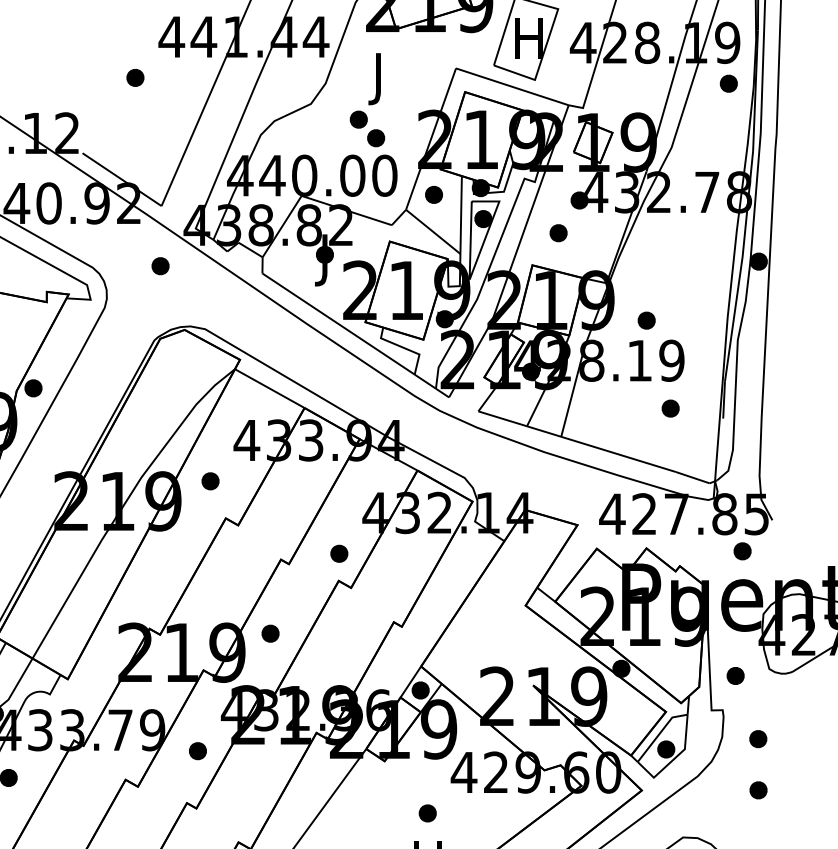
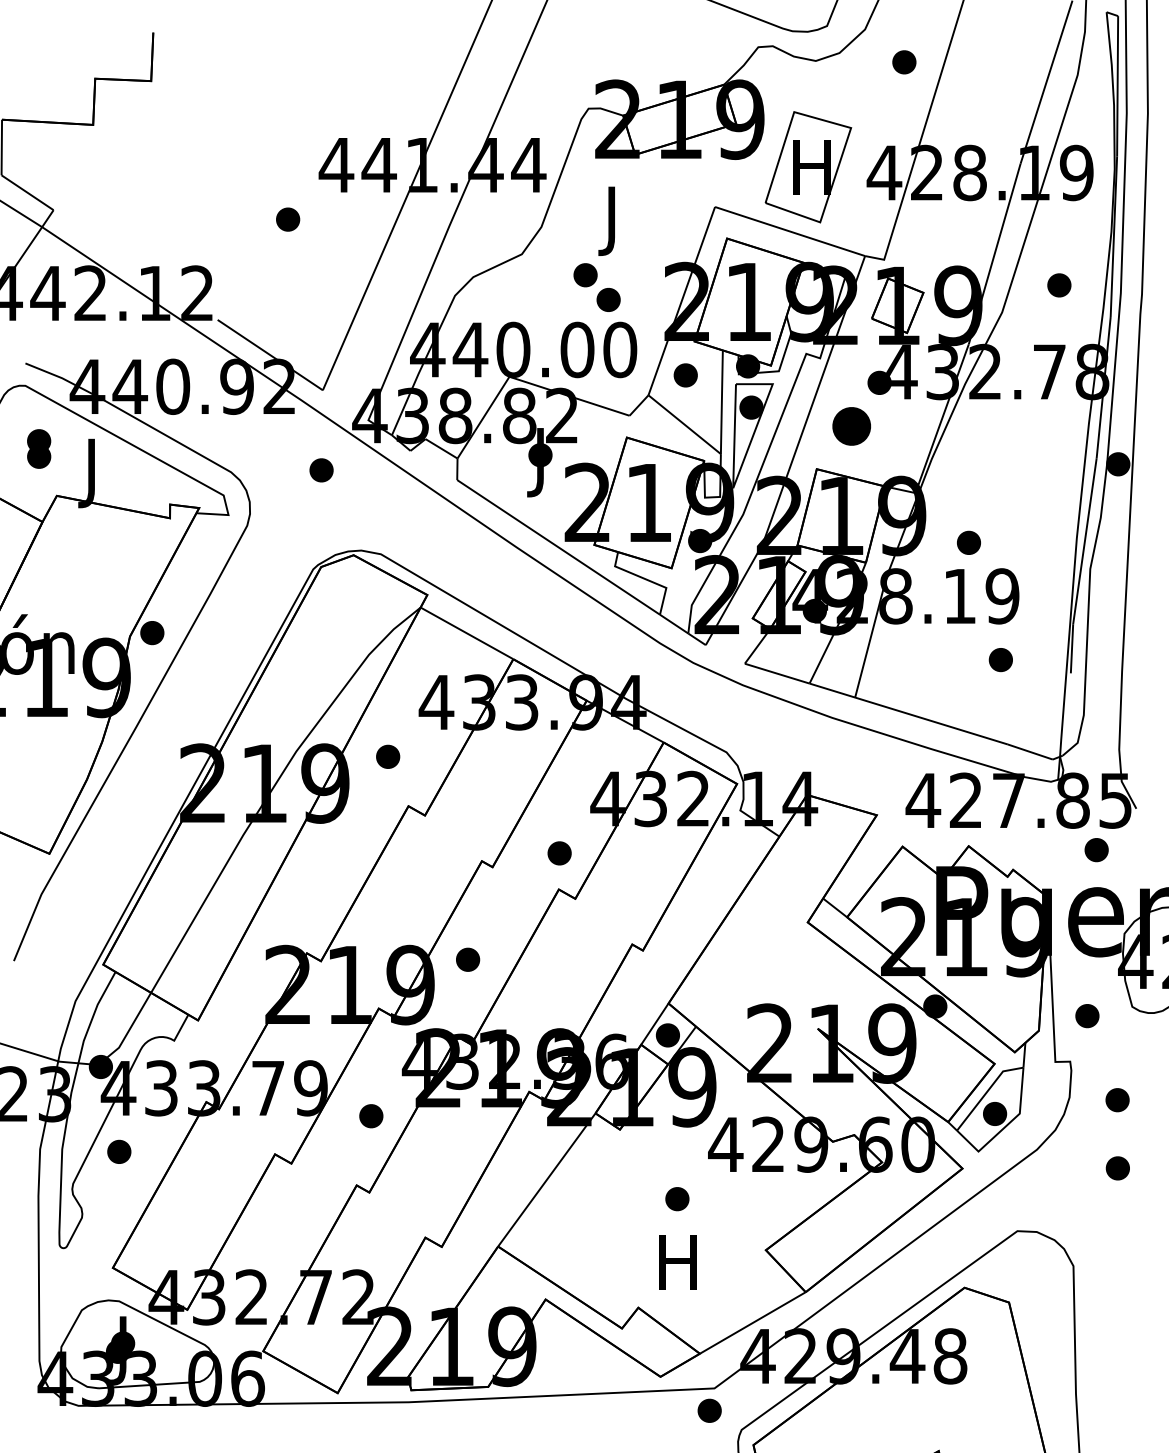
part: (728, 83) -> (1059, 285), moved
part: (558, 233) -> (851, 426), size x1.6

